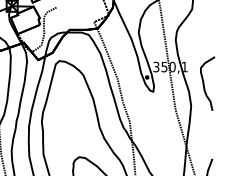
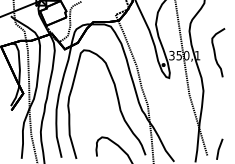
curve: (204, 83) -> (215, 52), moved

